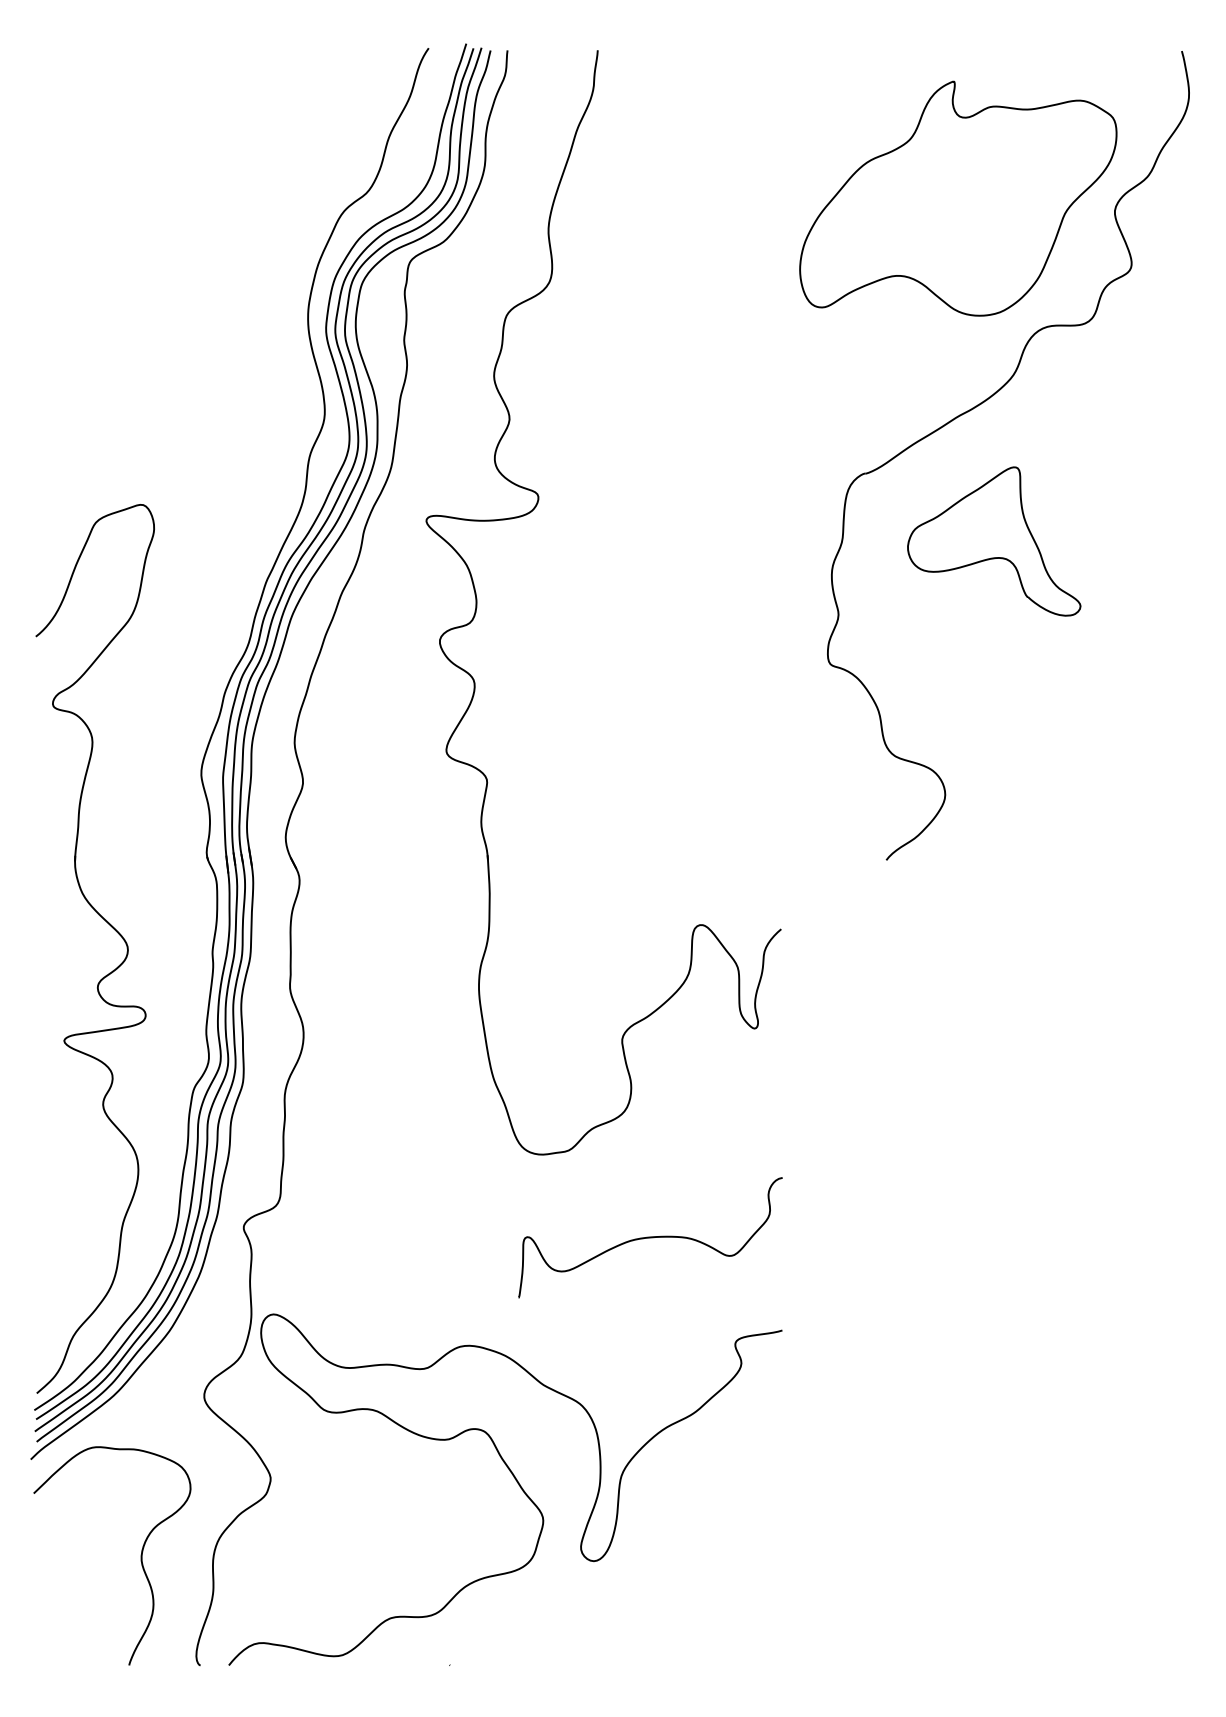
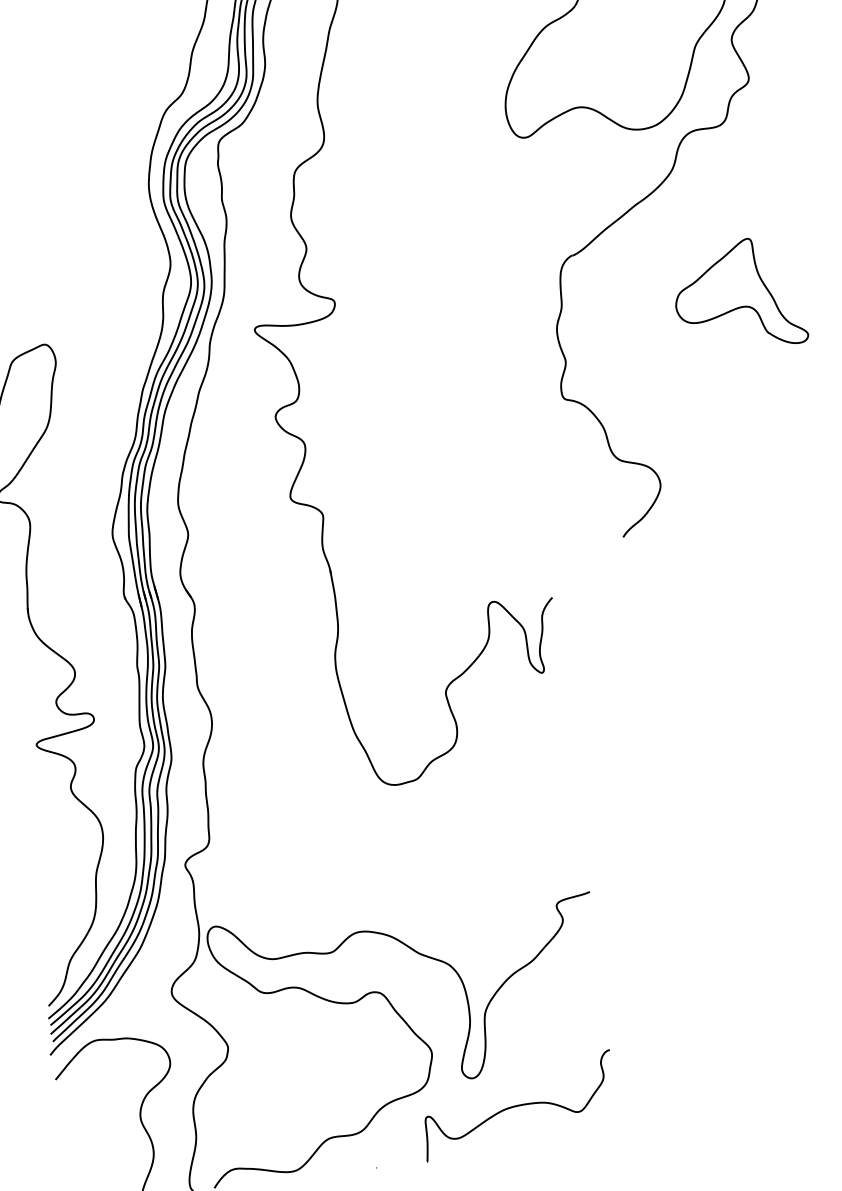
part: (994, 541) -> (739, 295), moved
curve: (650, 1237) -> (518, 1105), moved

